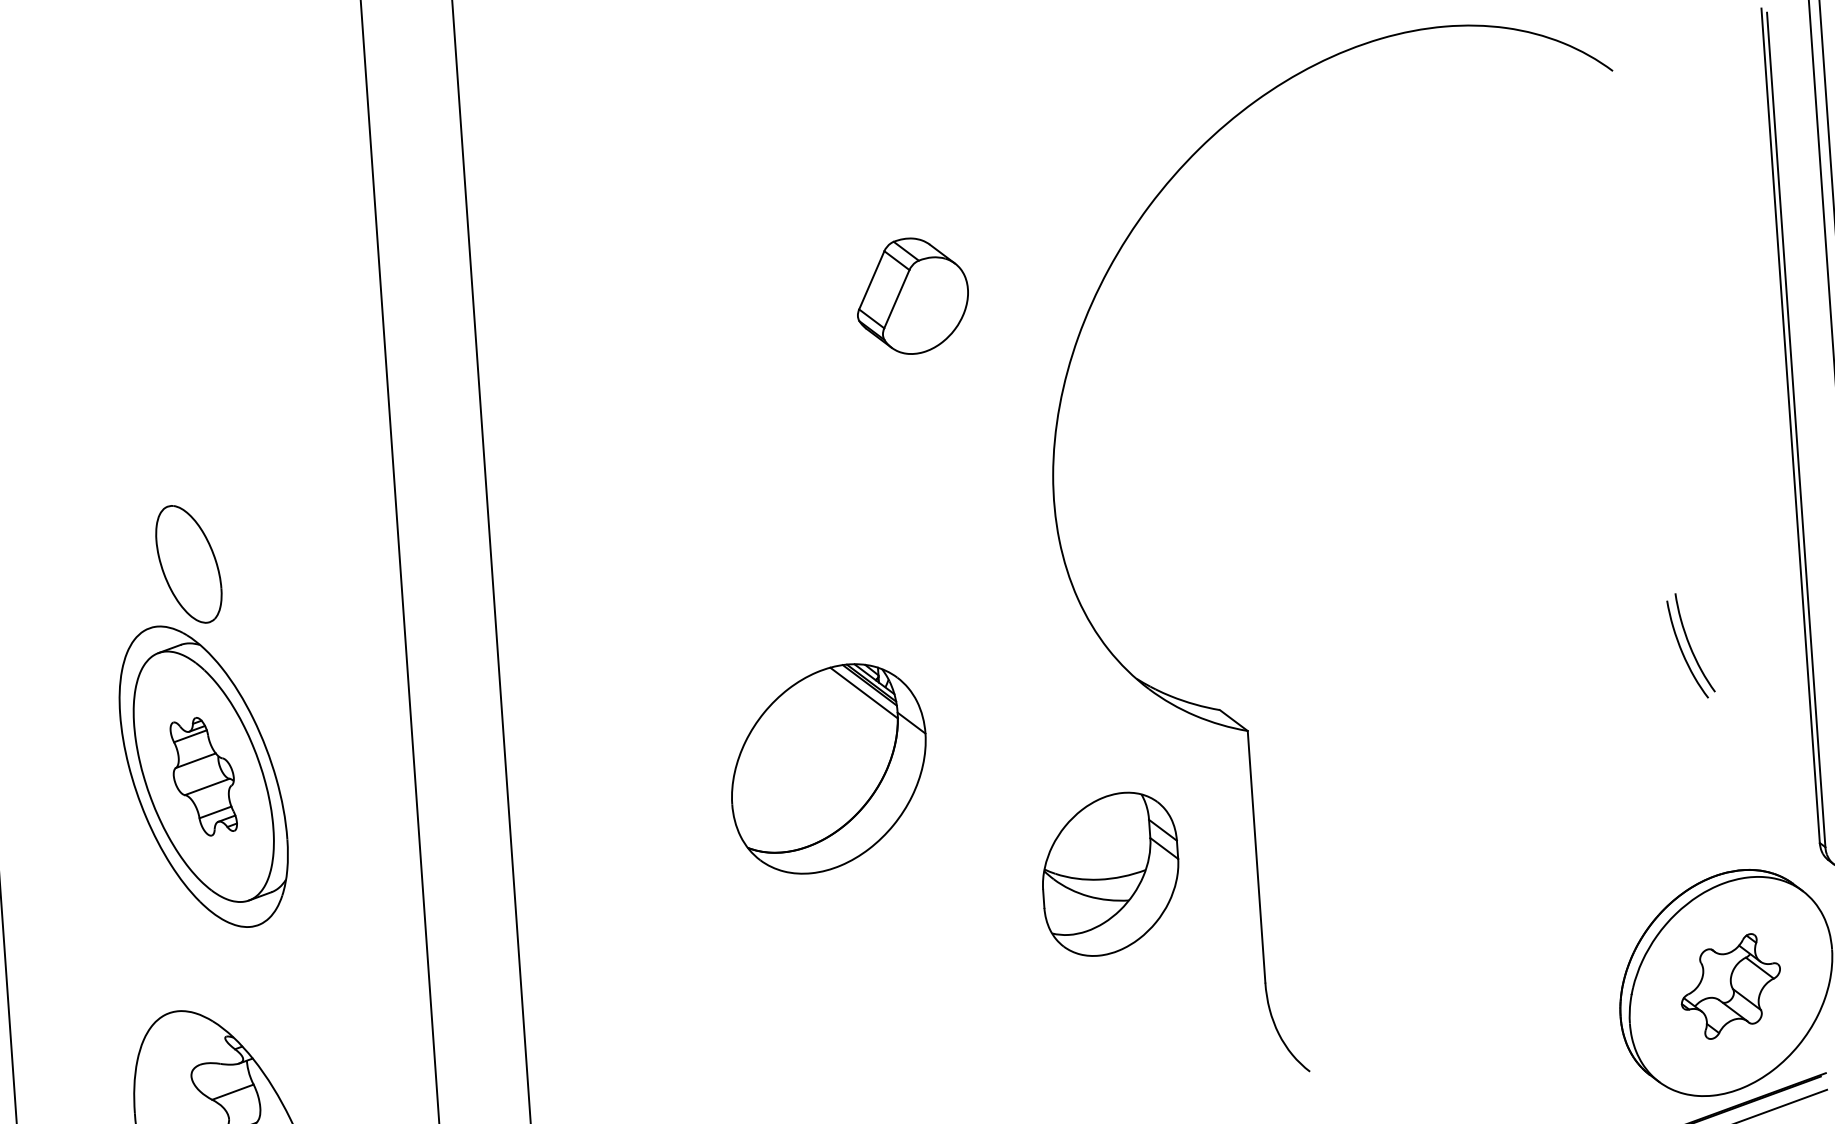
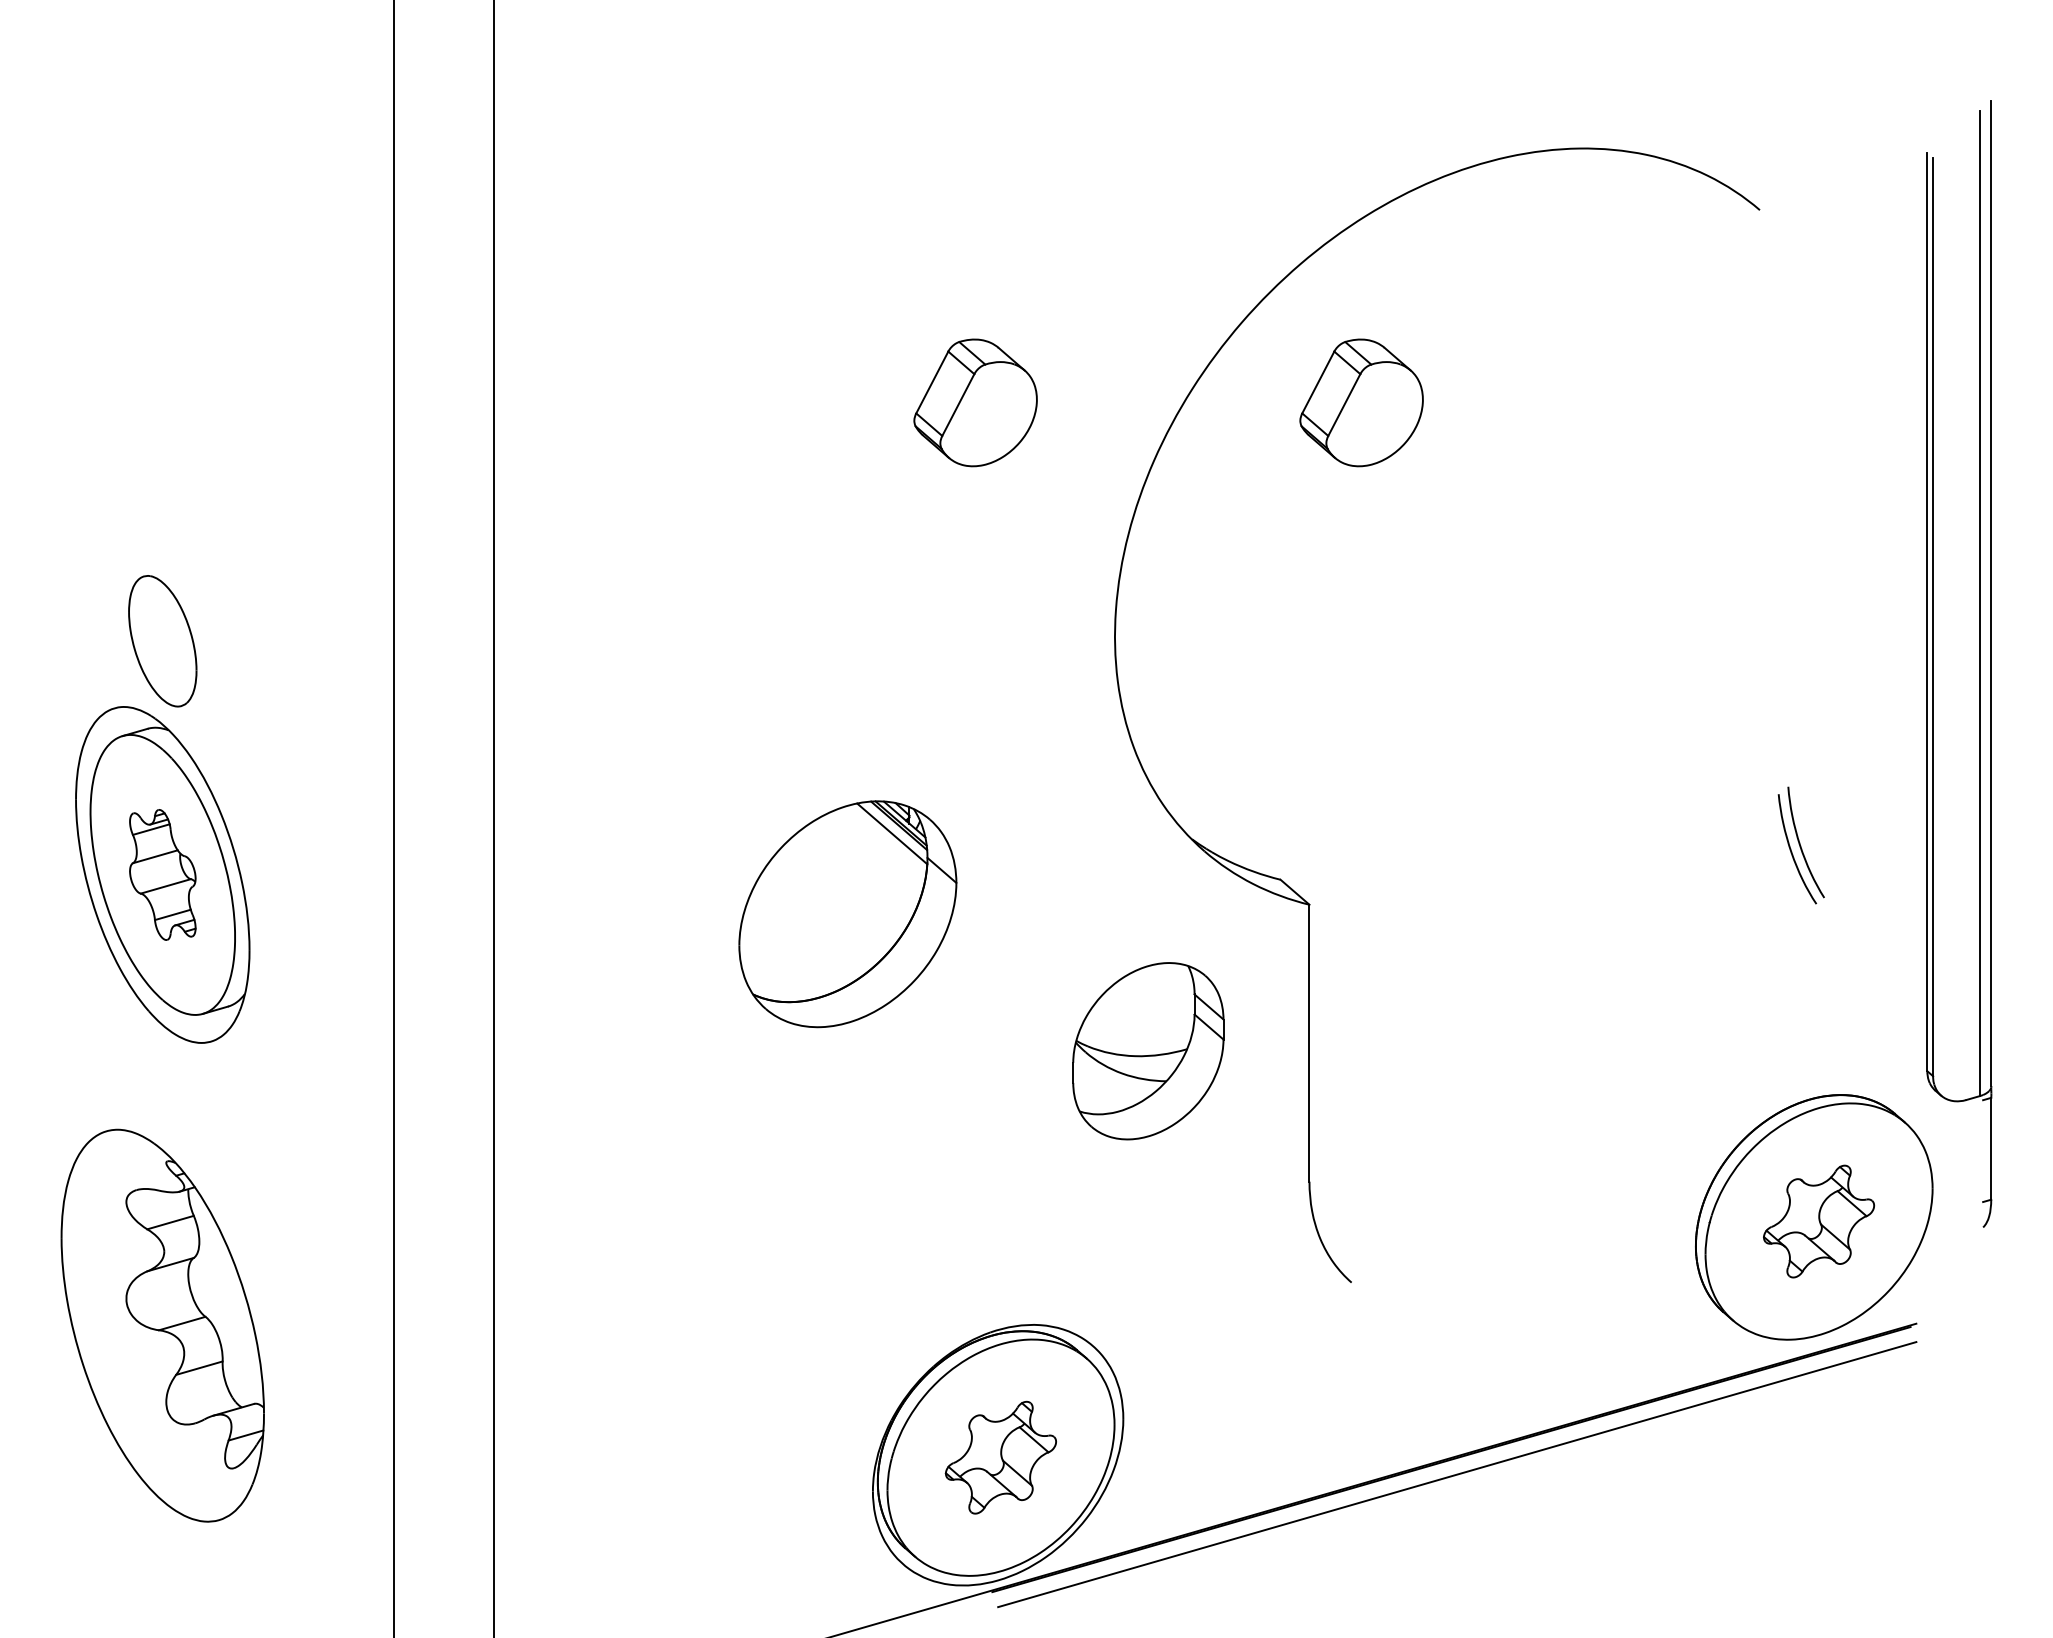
part: (1263, 271) -> (1361, 402), added

